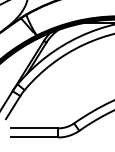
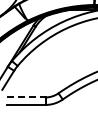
line: (35, 128) -> (26, 97), solid -> dashed

